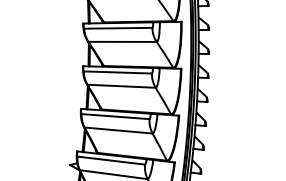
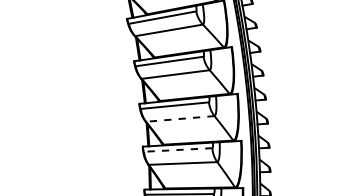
line: (120, 85) -> (179, 118), solid -> dashed
line: (114, 117) -> (177, 150), solid -> dashed

